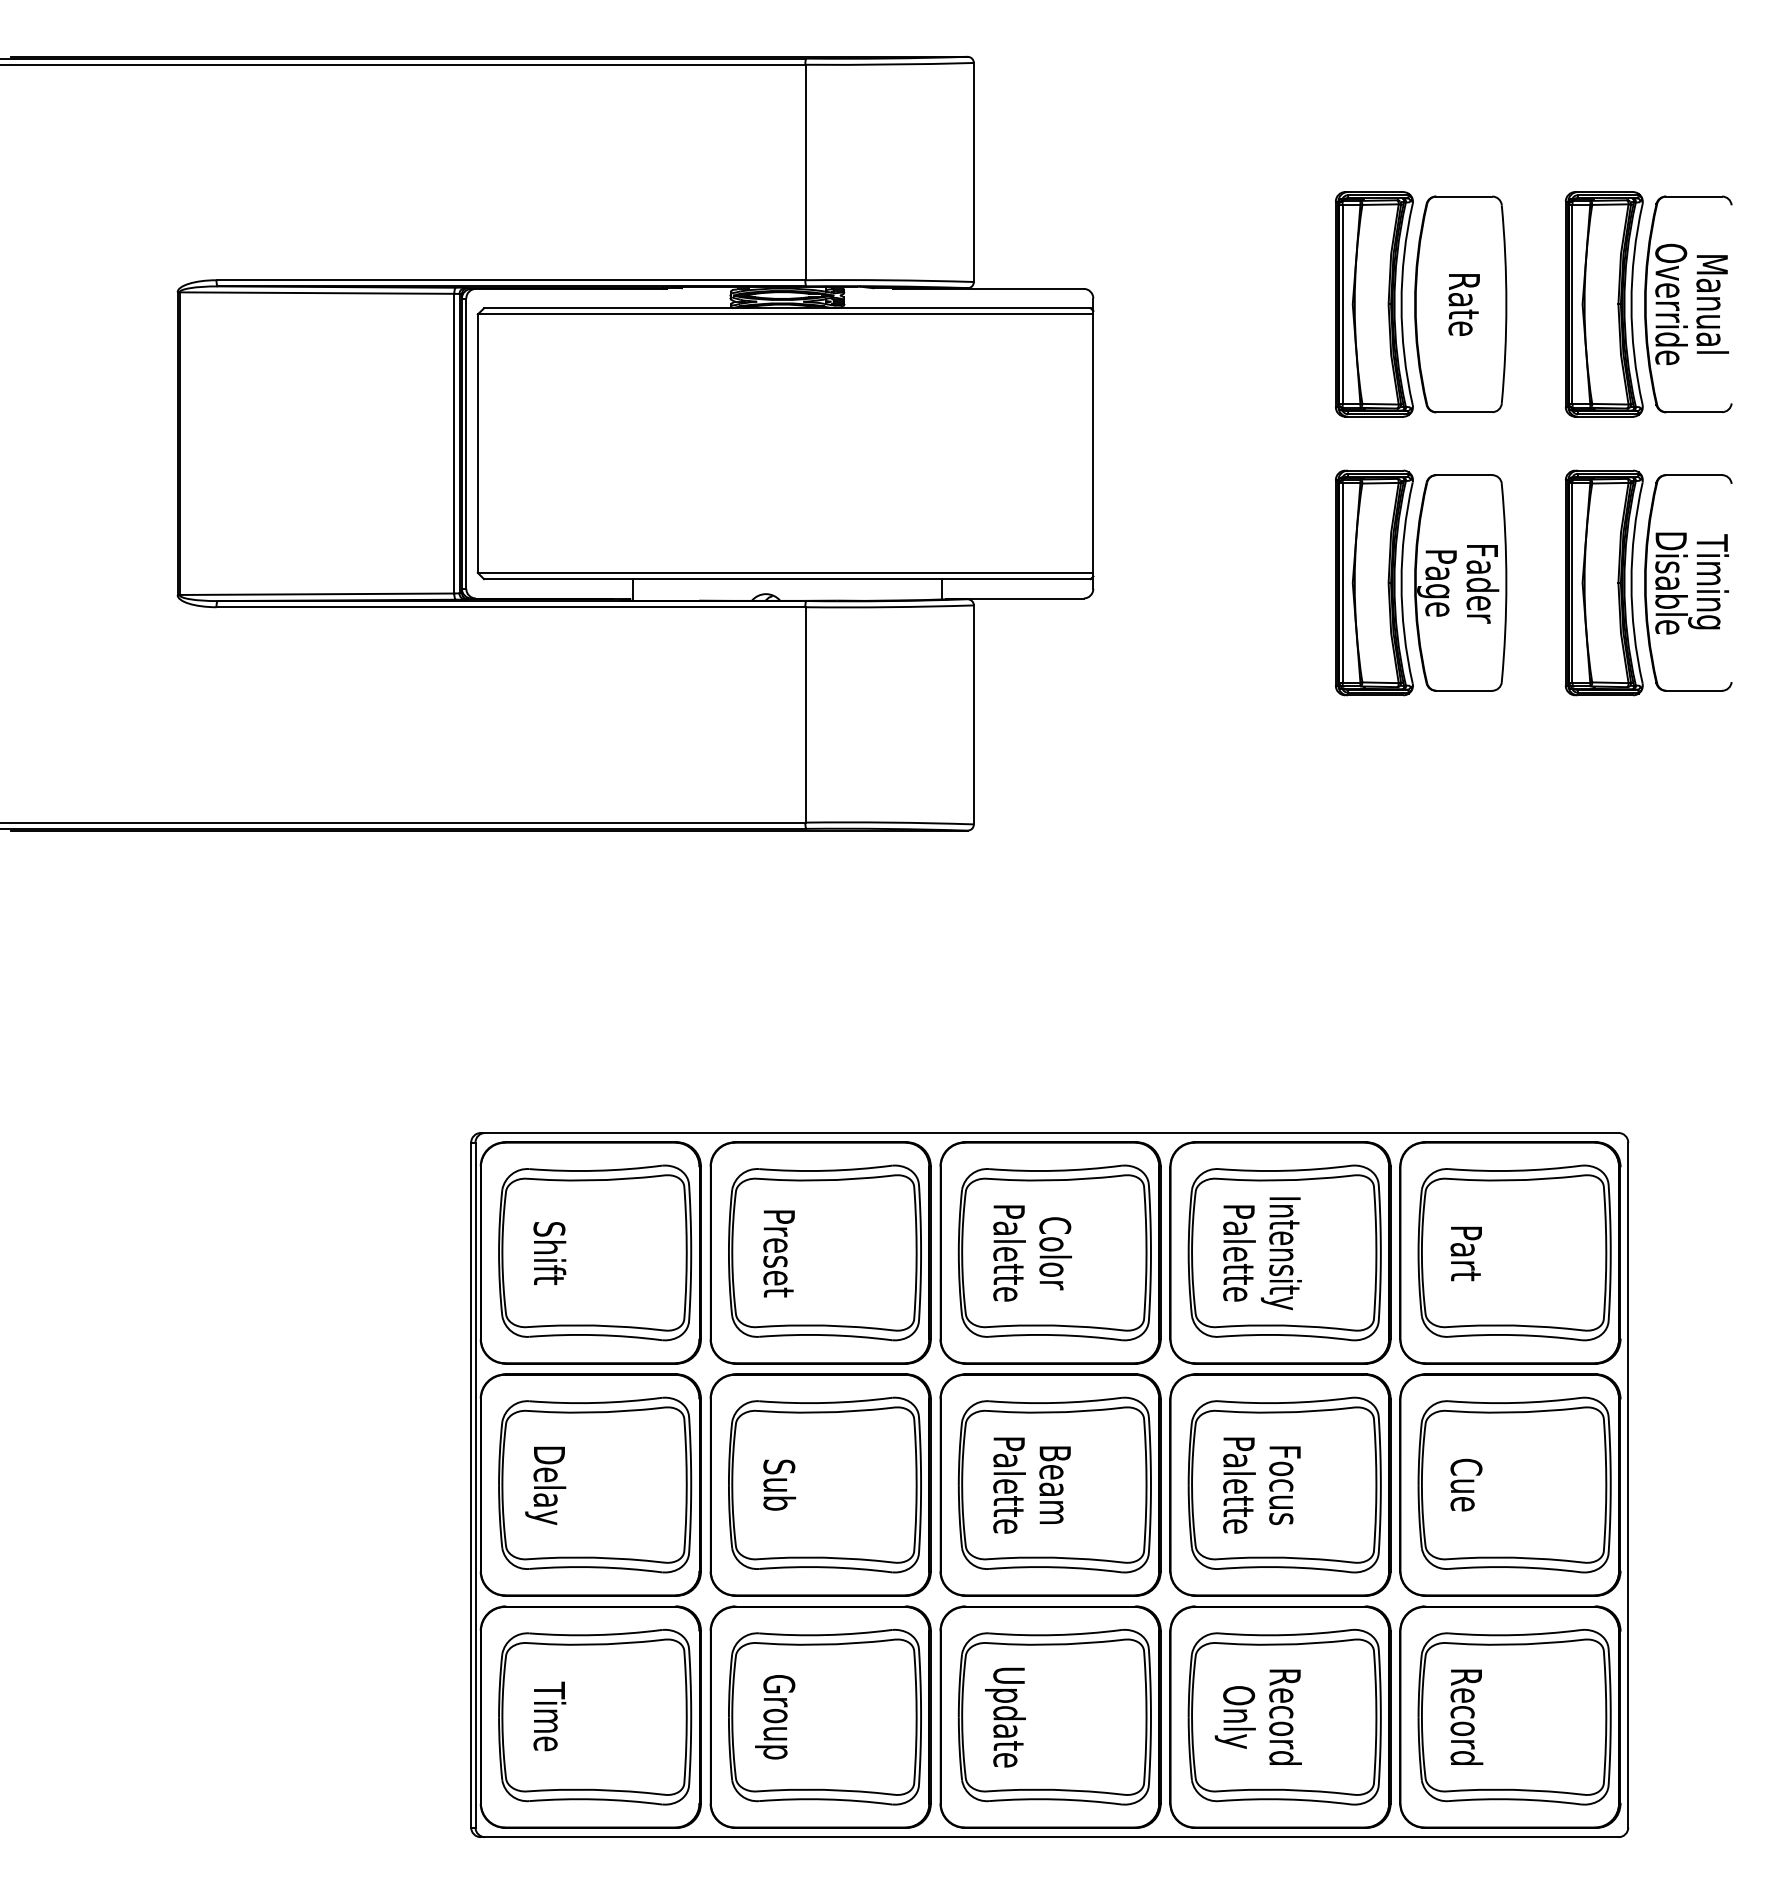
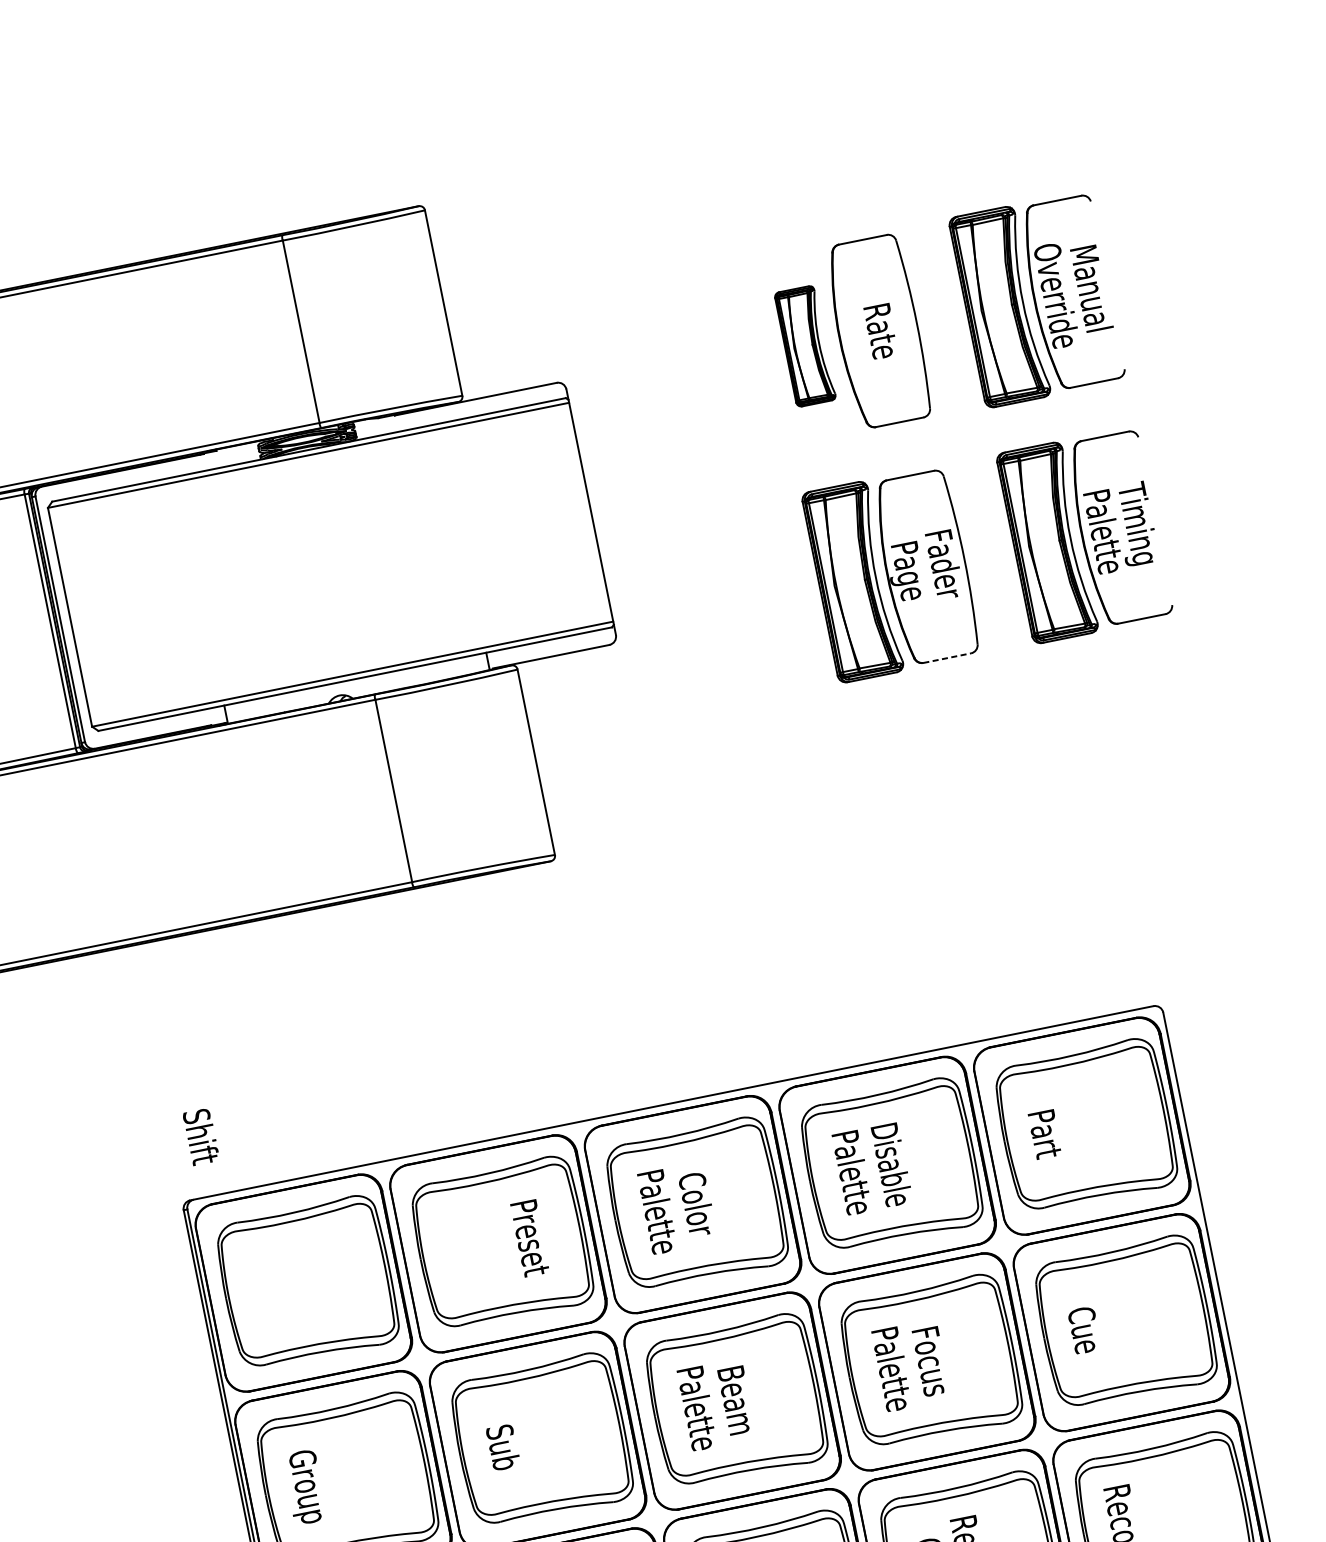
part: (1374, 304) -> (805, 346), size x0.6
text: (1671, 583) -> (1104, 531), Disable -> Palette
line: (1464, 690) -> (947, 657), solid -> dashed
text: (549, 1253) -> (200, 1136), moved
text: (778, 1253) -> (529, 1238), moved
text: (1280, 1253) -> (887, 1165), Intensity -> Disable
text: (545, 1484) -> (305, 1486), Delay -> Group

